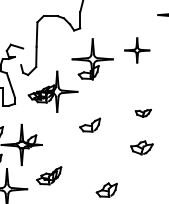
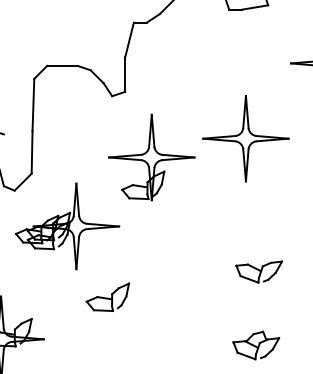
part: (137, 50) -> (246, 138), size x1.67
part: (143, 113) -> (259, 272), size x1.43
part: (89, 124) -> (106, 295), moved

